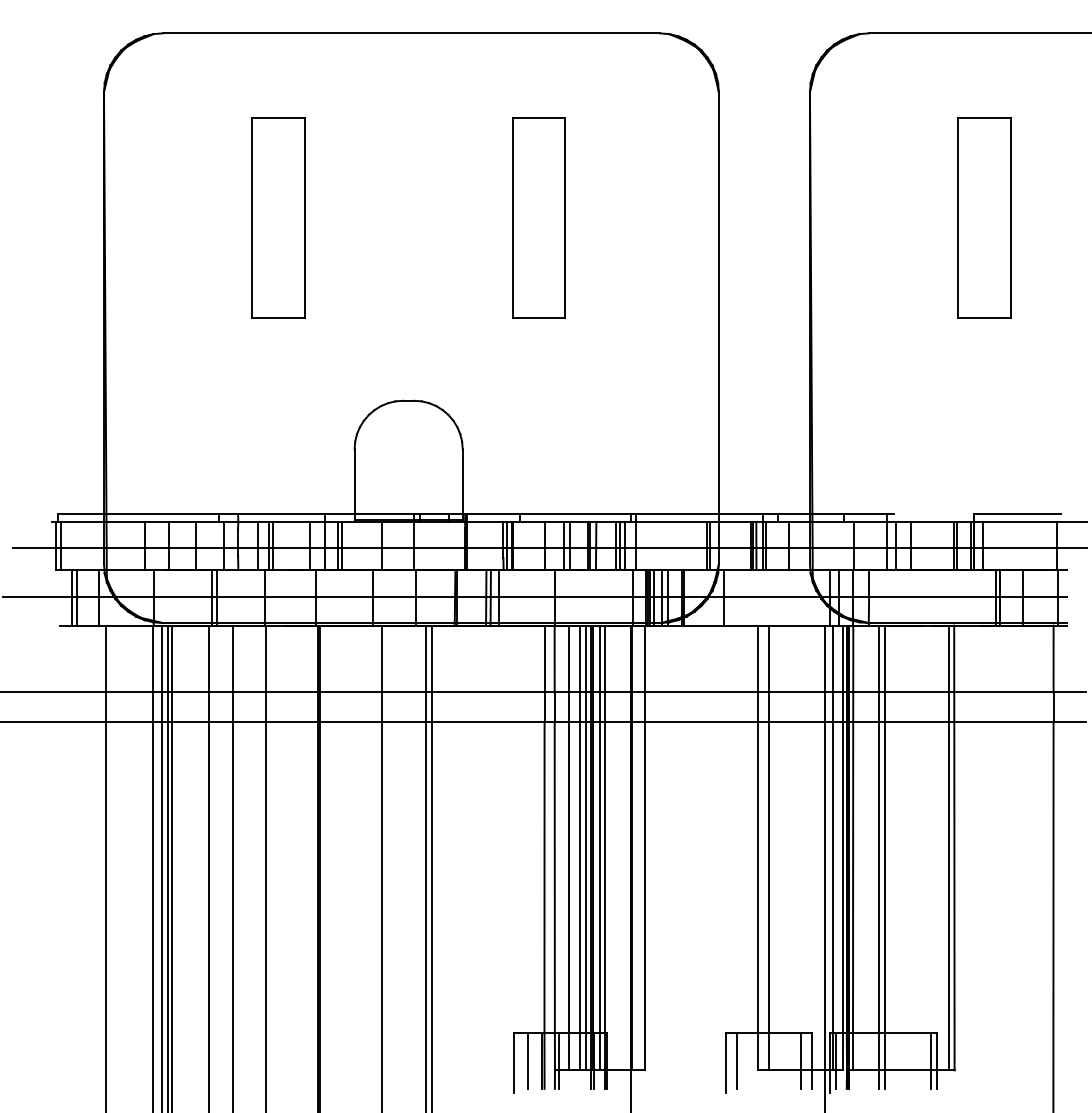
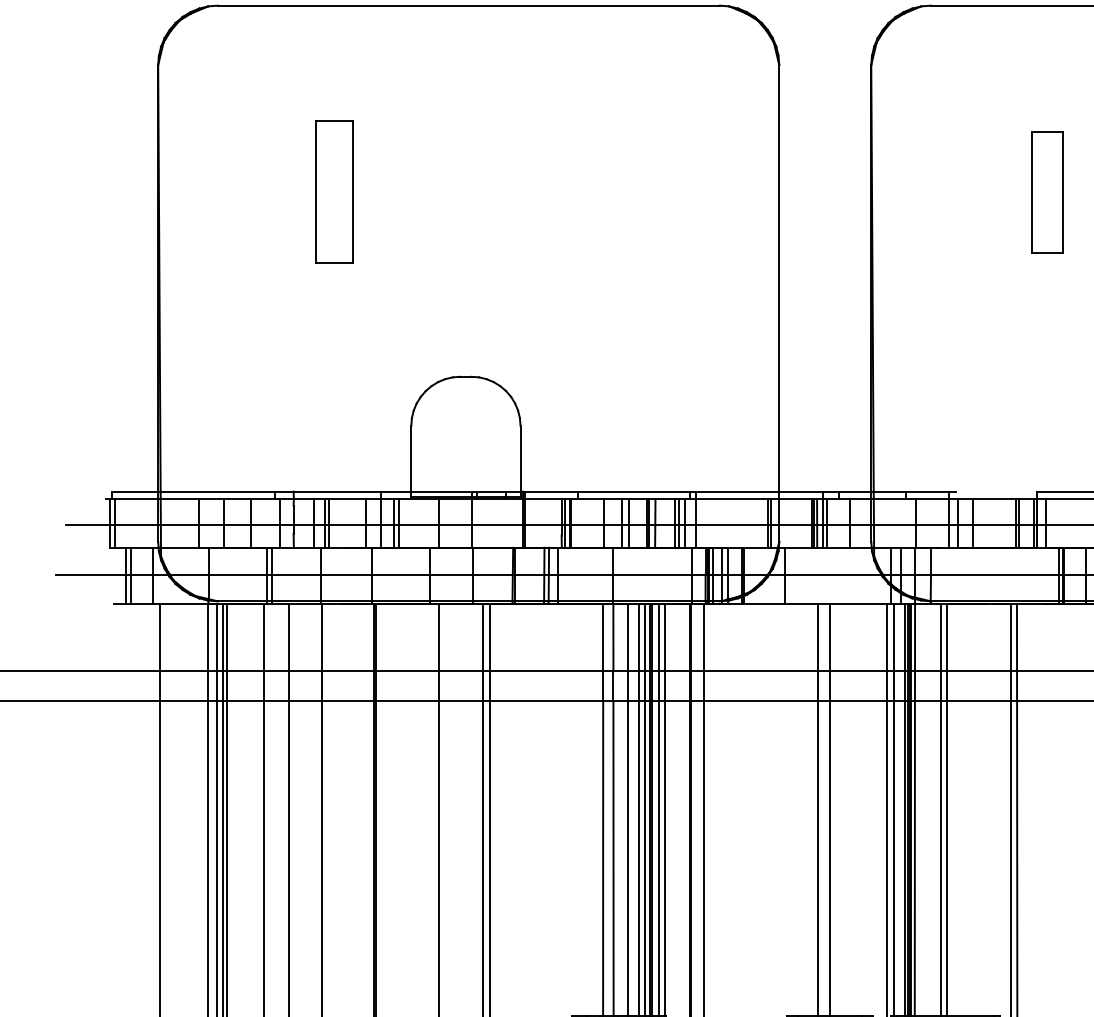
part: (278, 217) -> (334, 191), size x0.7
part: (538, 217) -> (597, 191), removed
part: (984, 217) -> (1047, 191), size x0.6

